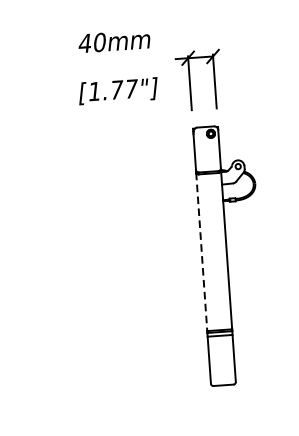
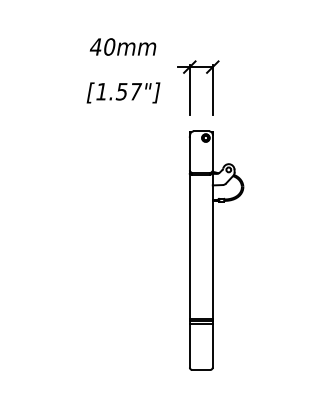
text: (116, 89) -> (121, 91), [1.77"] -> [1.57"]
line: (201, 252) -> (189, 246), dashed -> solid

